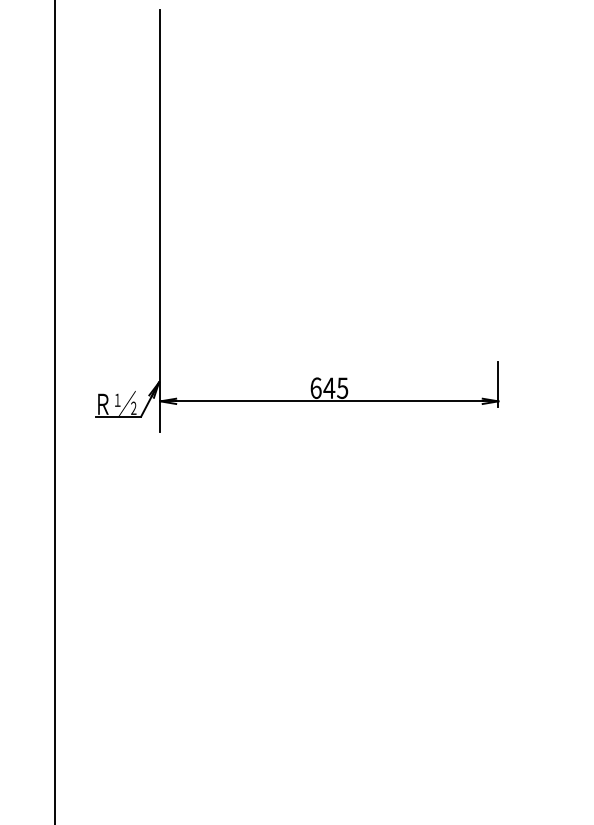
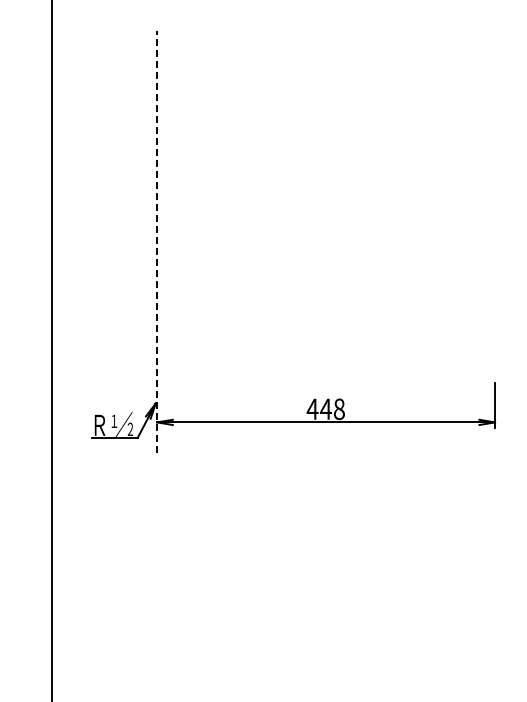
line: (160, 221) -> (157, 242), solid -> dashed
text: (329, 387) -> (326, 408), 645 -> 448

